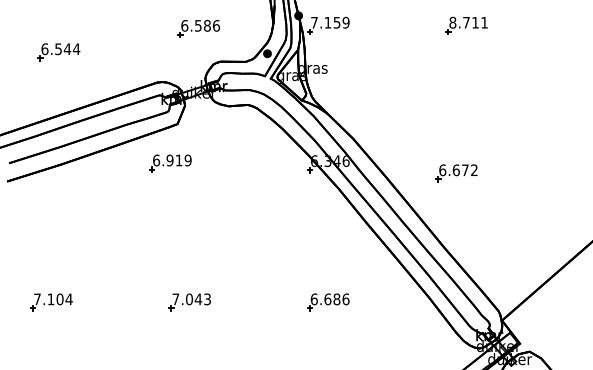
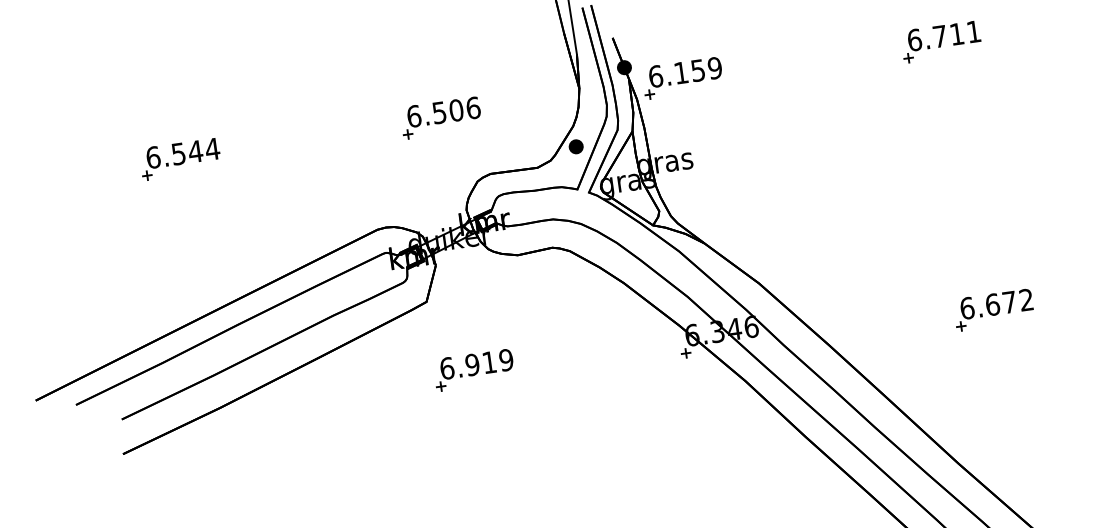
text: (314, 22) -> (655, 76), 7.159 -> 6.159
text: (452, 22) -> (913, 39), 8.711 -> 6.711
text: (206, 25) -> (454, 109), 6.586 -> 6.506
part: (58, 52) -> (179, 160), moved
part: (170, 163) -> (474, 370), moved
part: (456, 173) -> (993, 310), moved

